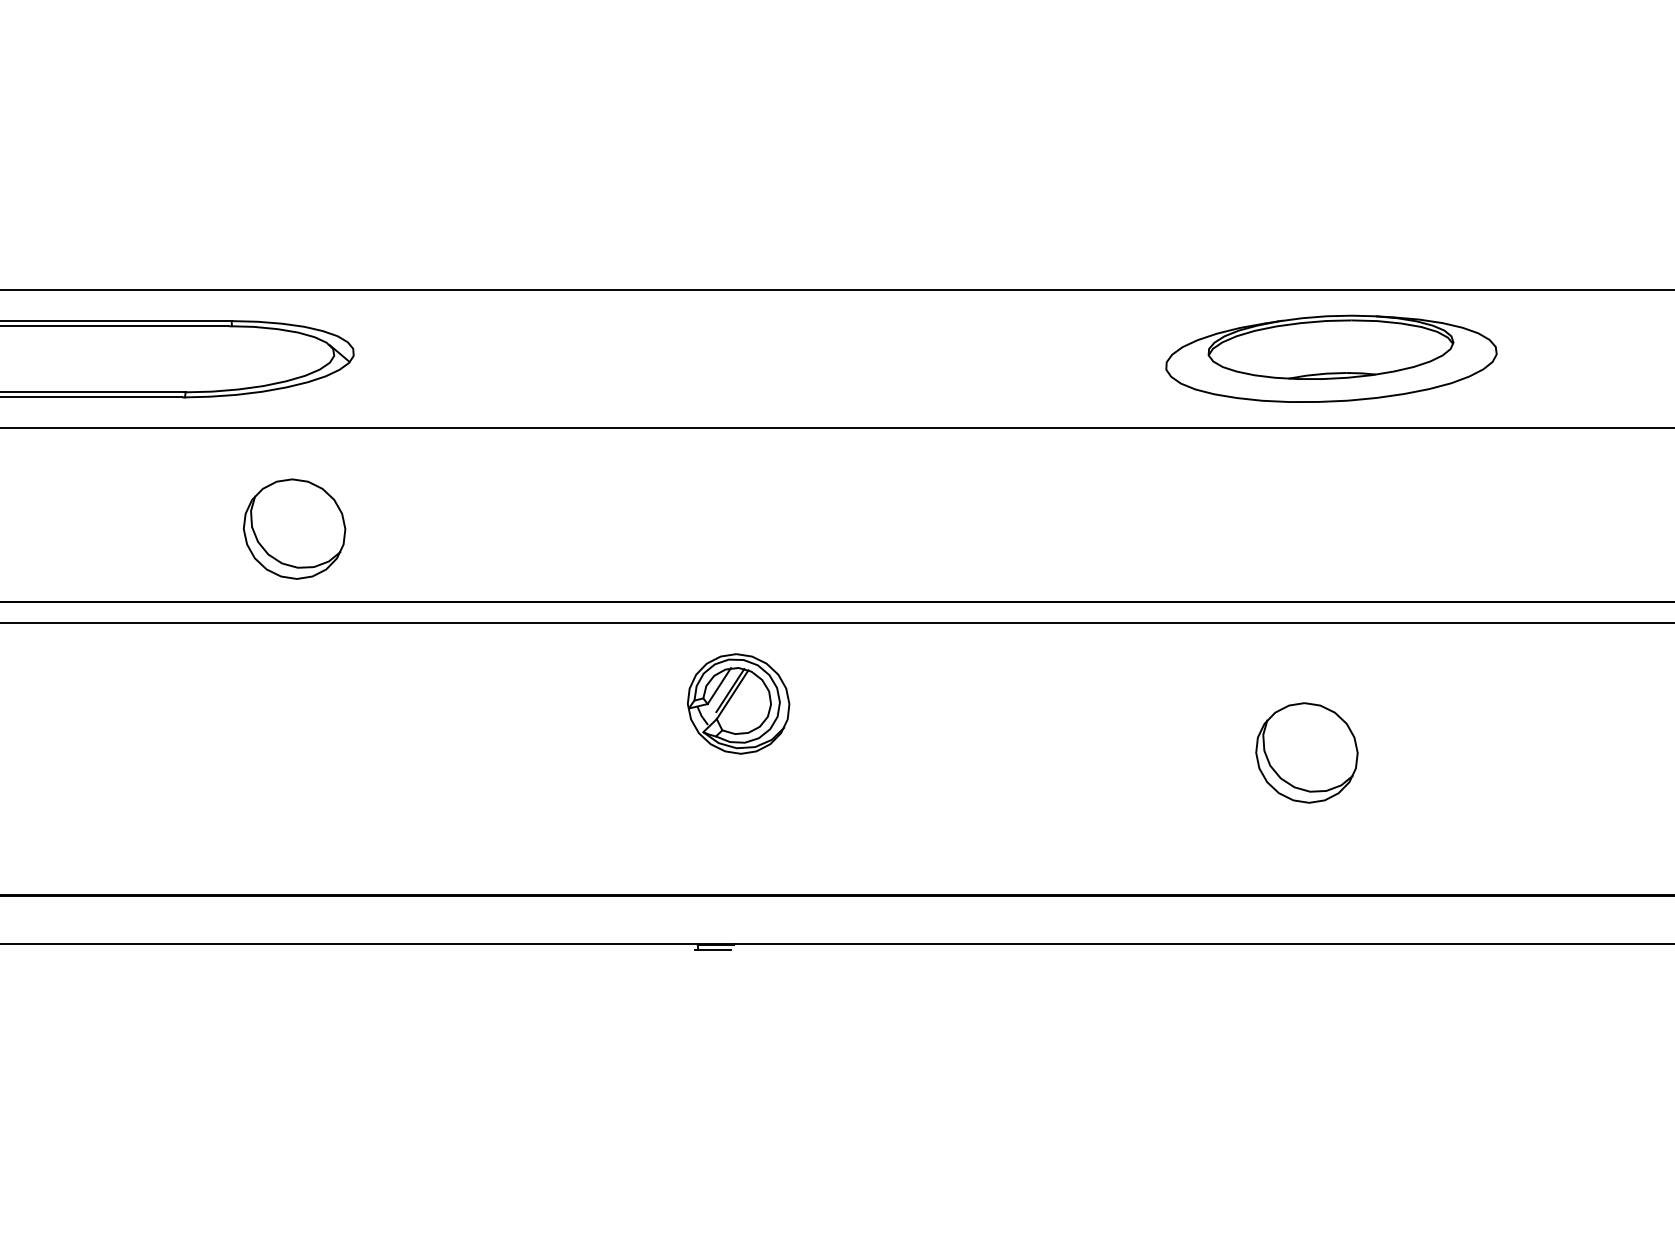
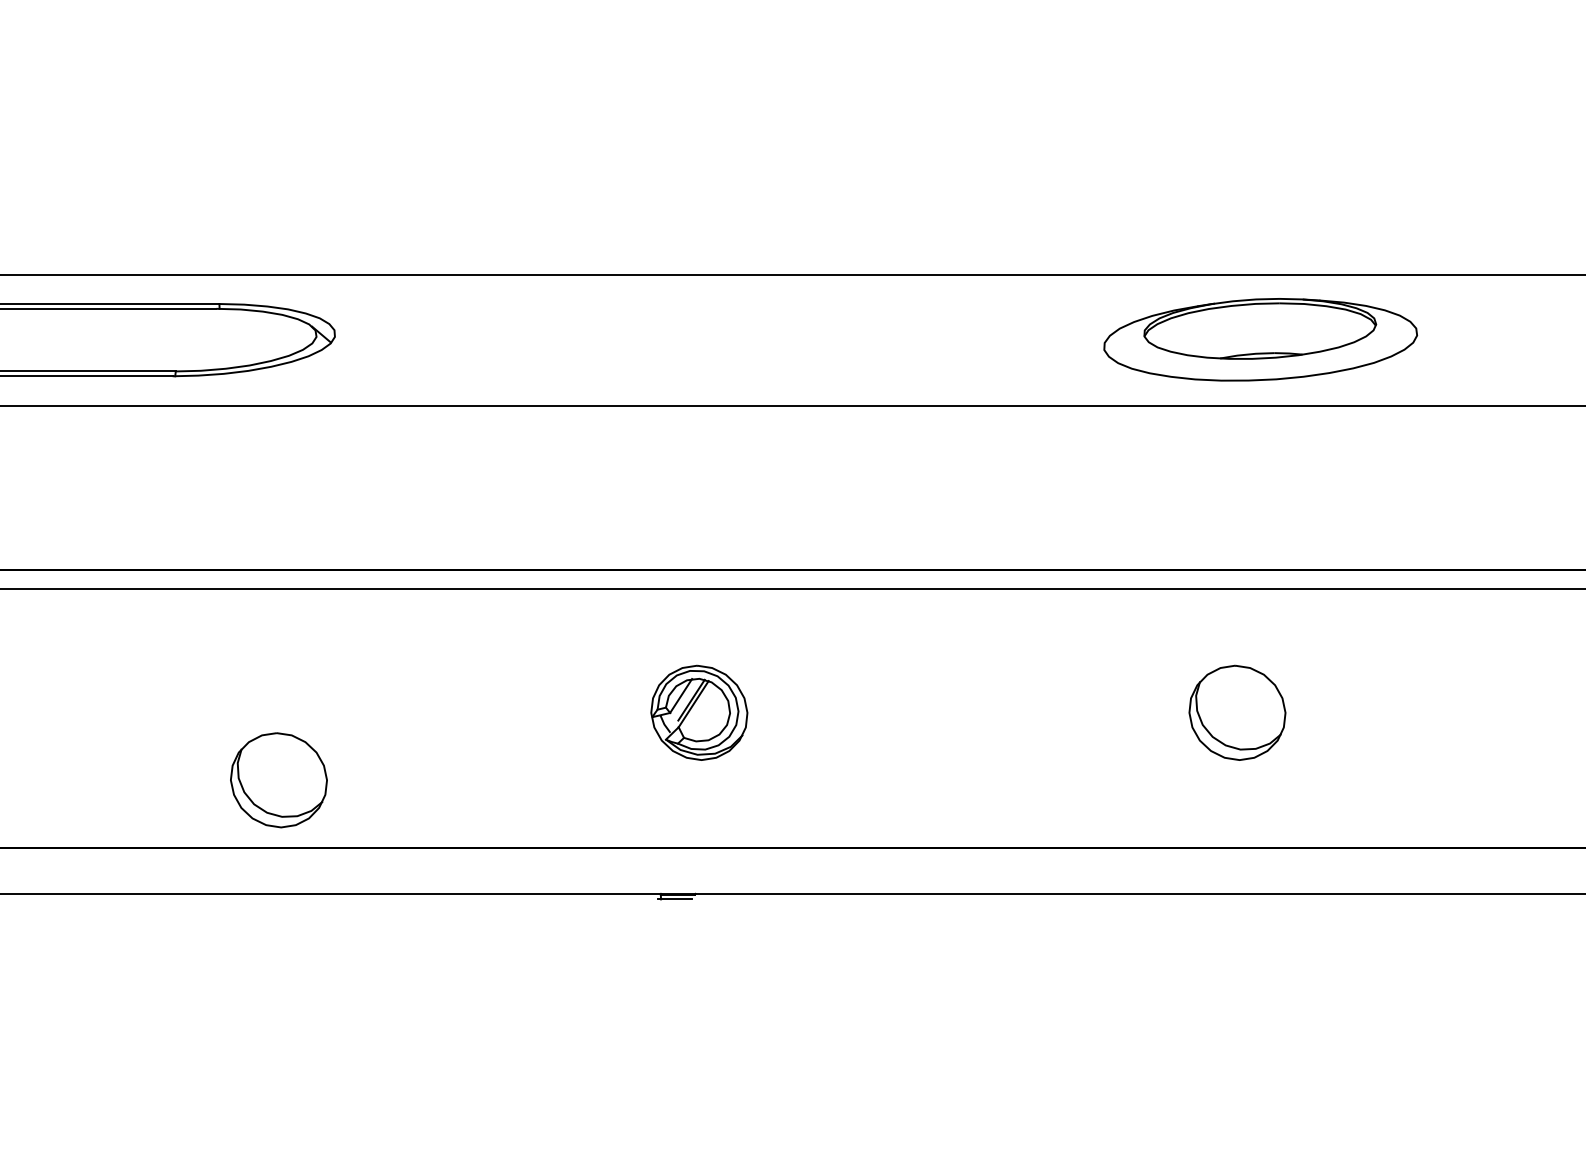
part: (294, 528) -> (278, 779), moved
part: (738, 703) -> (699, 712), moved

